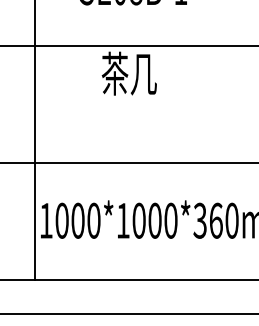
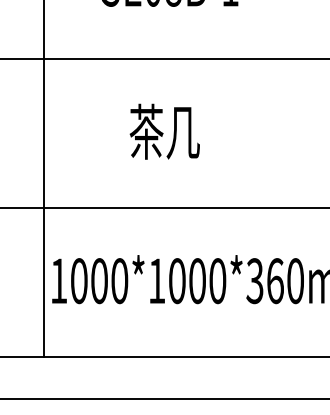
text: (129, 73) -> (164, 131), moved

